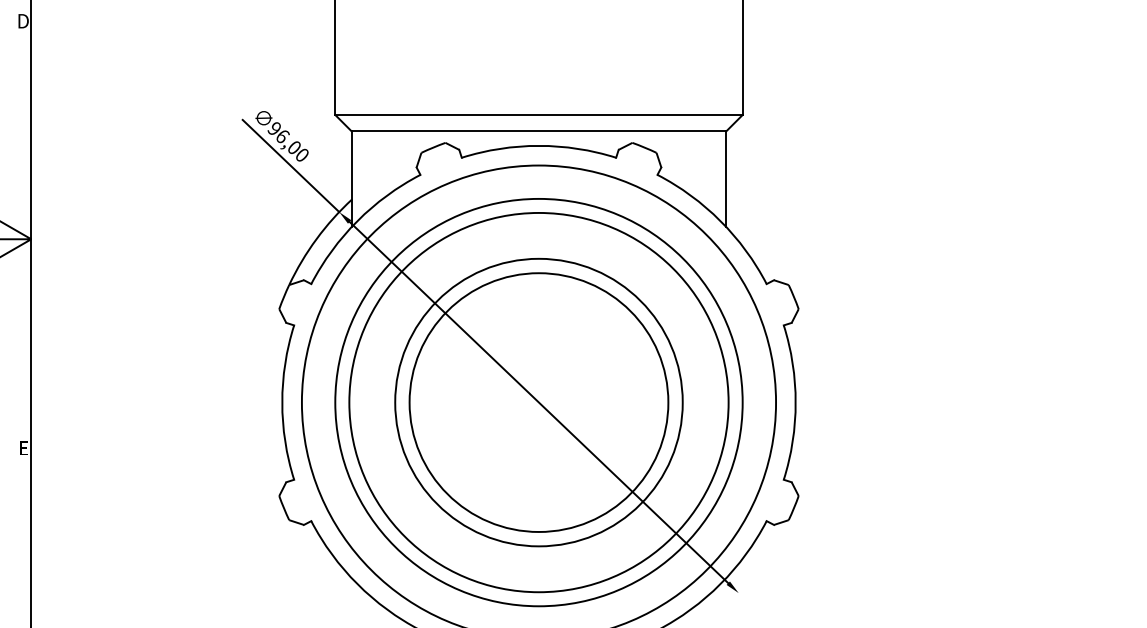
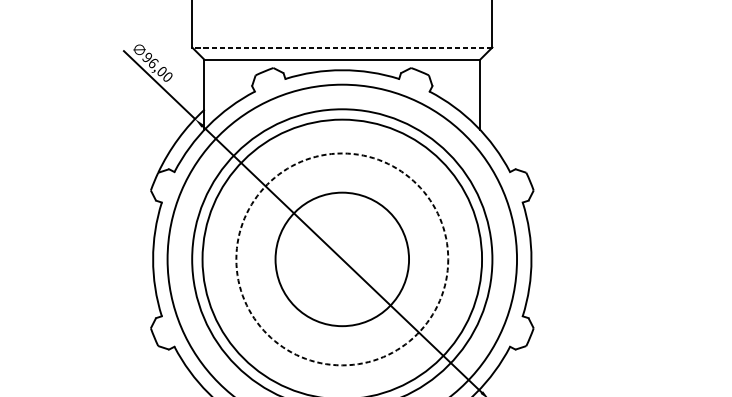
line: (538, 115) -> (341, 47), solid -> dashed
circle: (538, 402) -> (341, 259), size x0.7
circle: (538, 402) -> (341, 259), solid -> dashed

